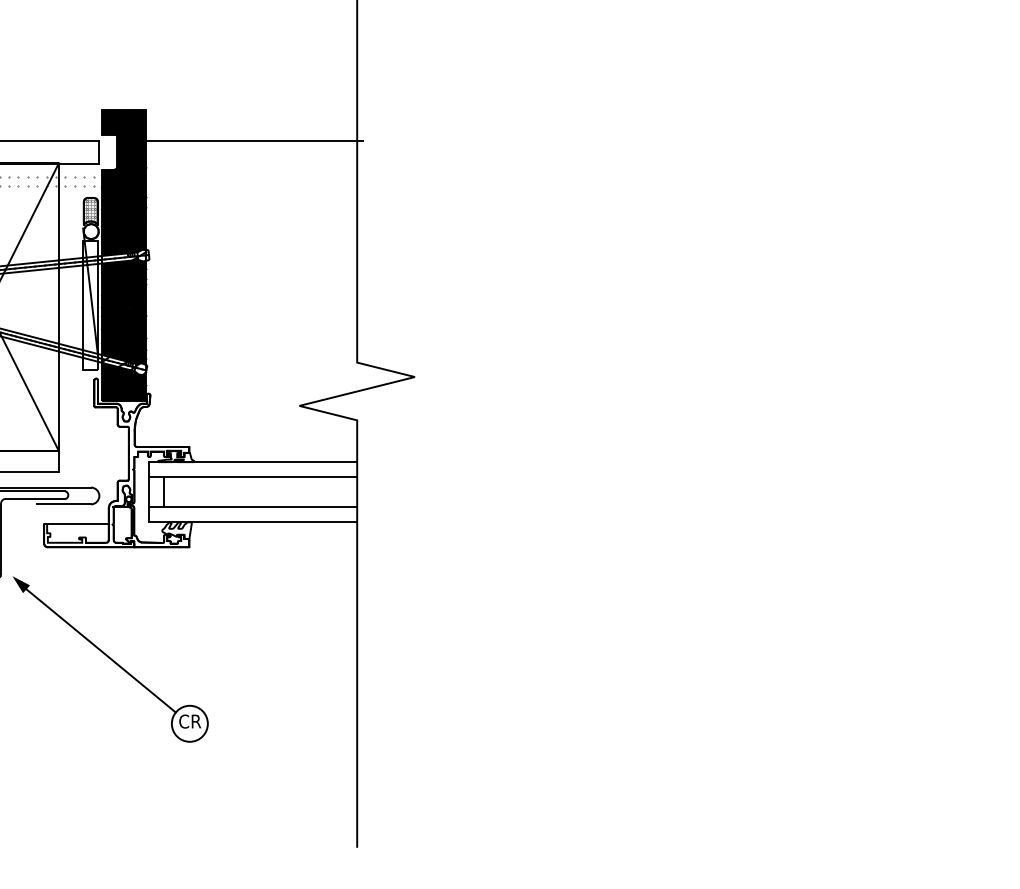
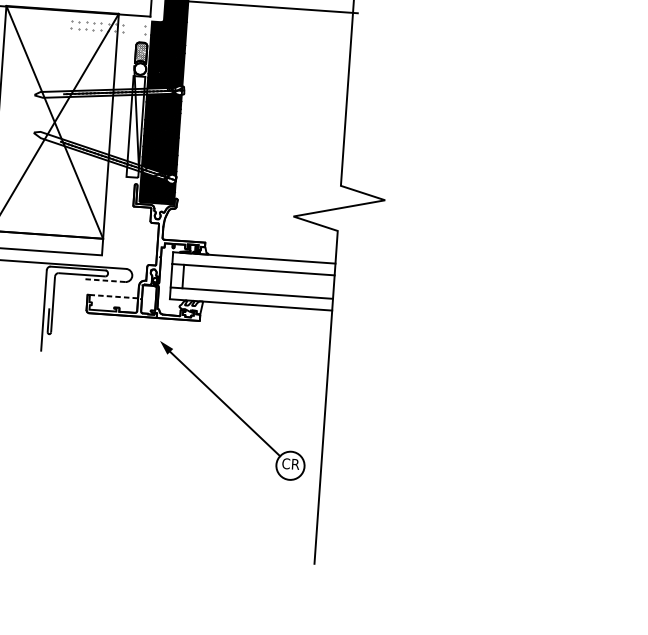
part: (79, 181) -> (133, 29), removed
line: (64, 504) -> (104, 280), solid -> dashed
line: (78, 523) -> (114, 296), solid -> dashed
part: (110, 659) -> (232, 411), moved

